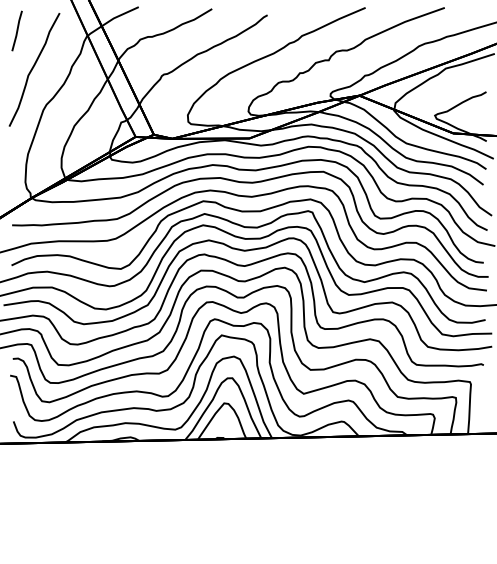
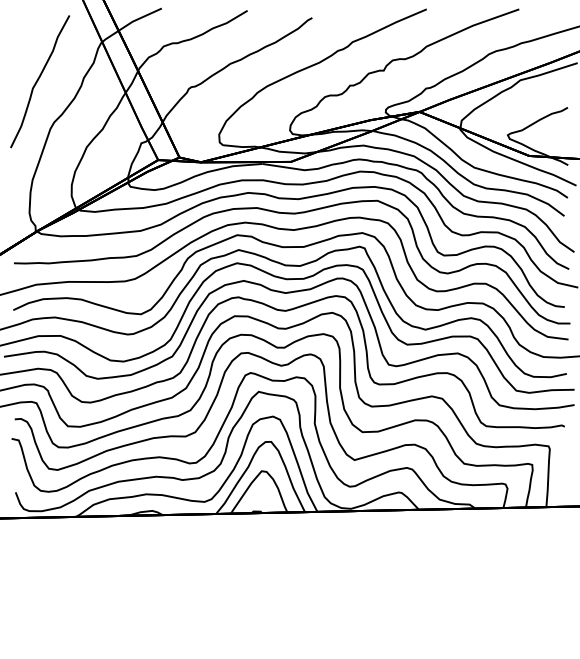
line: (16, 30) -> (19, 35), removed

